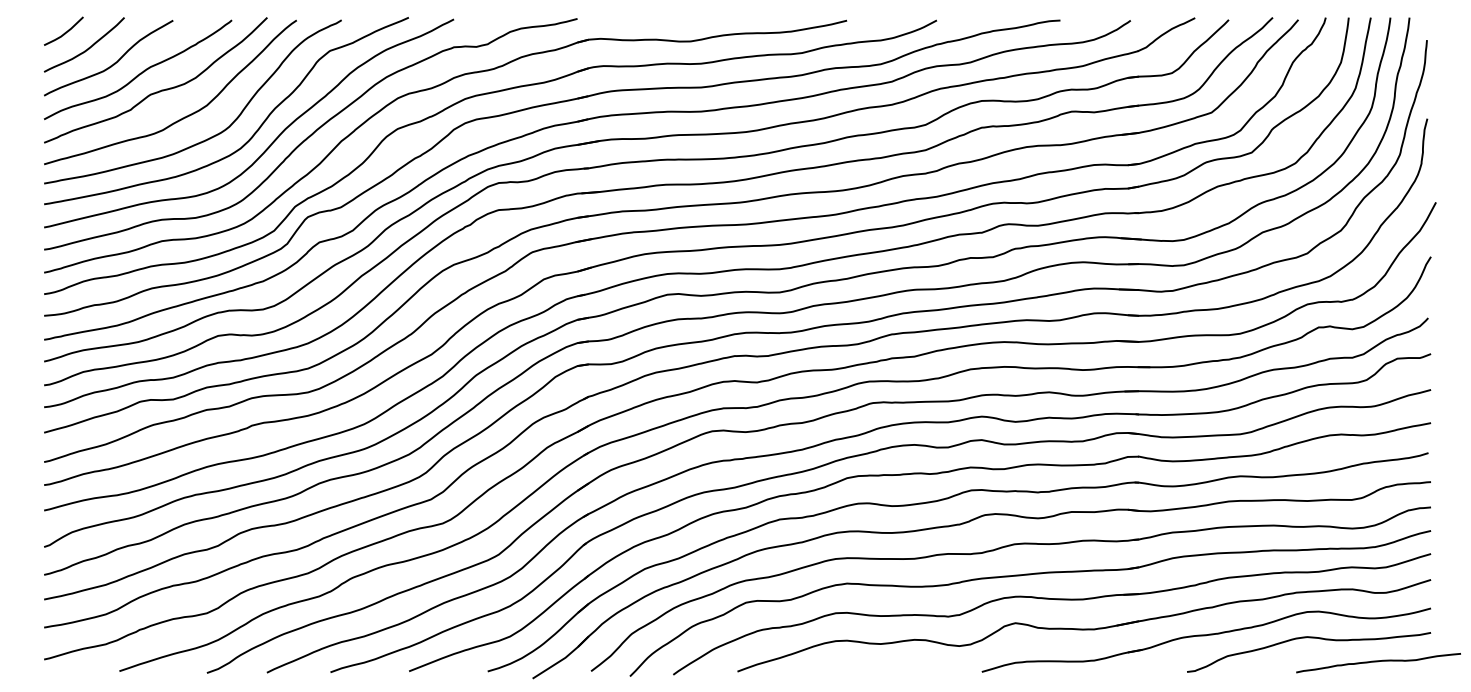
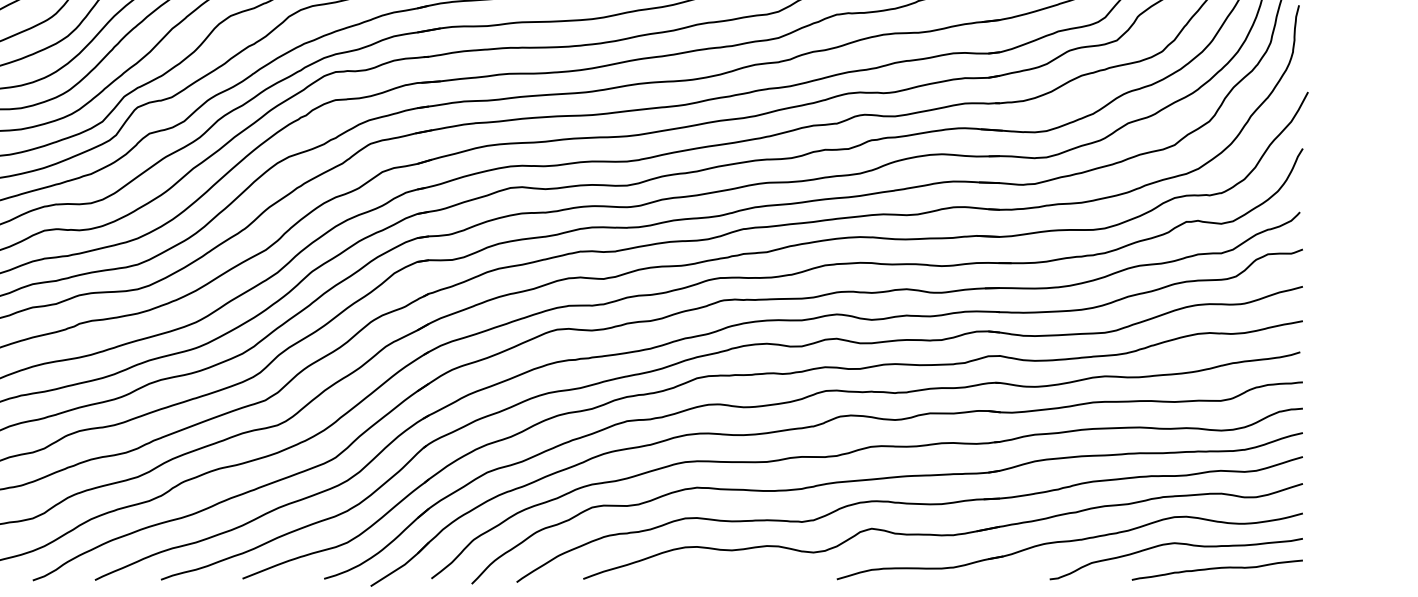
curve: (1378, 662) -> (1217, 569), moved

